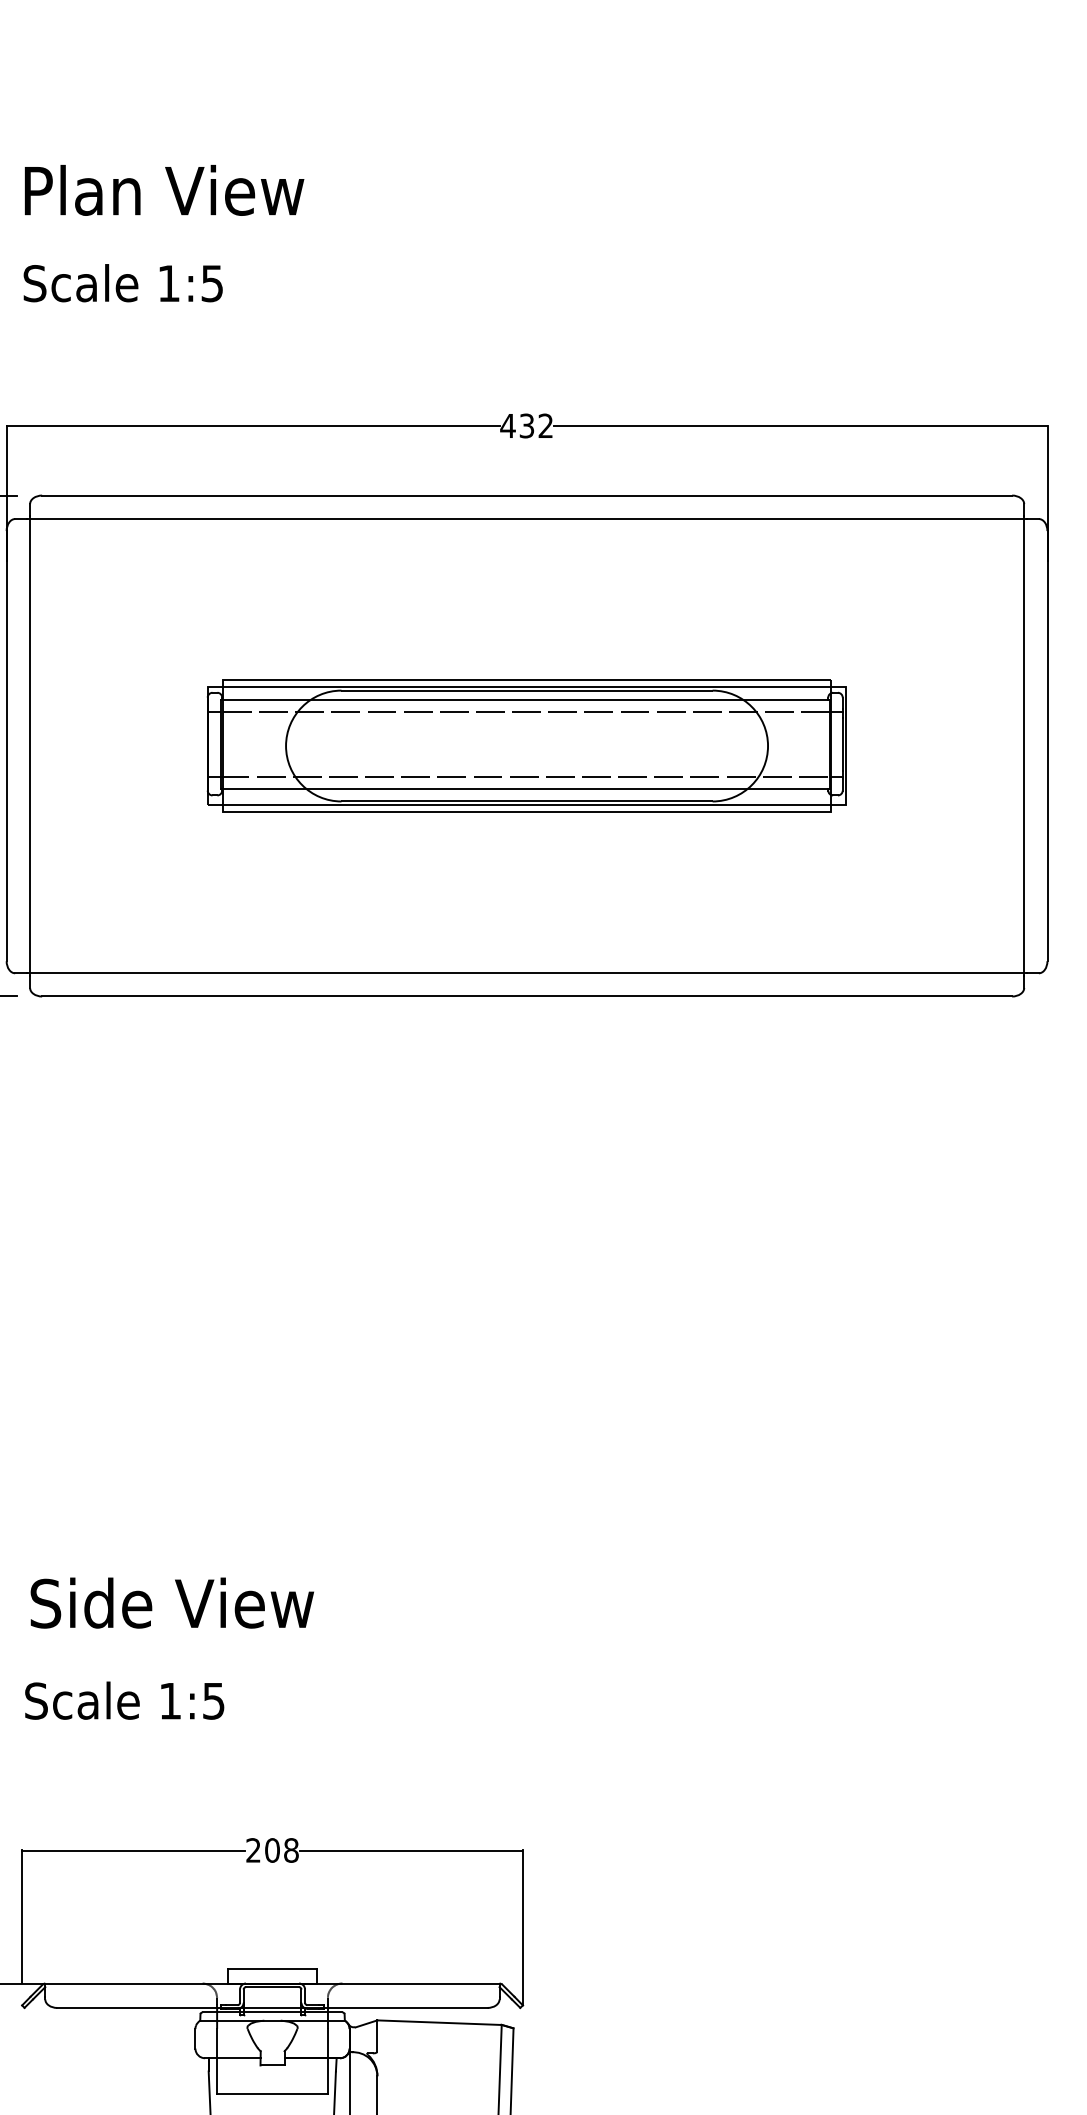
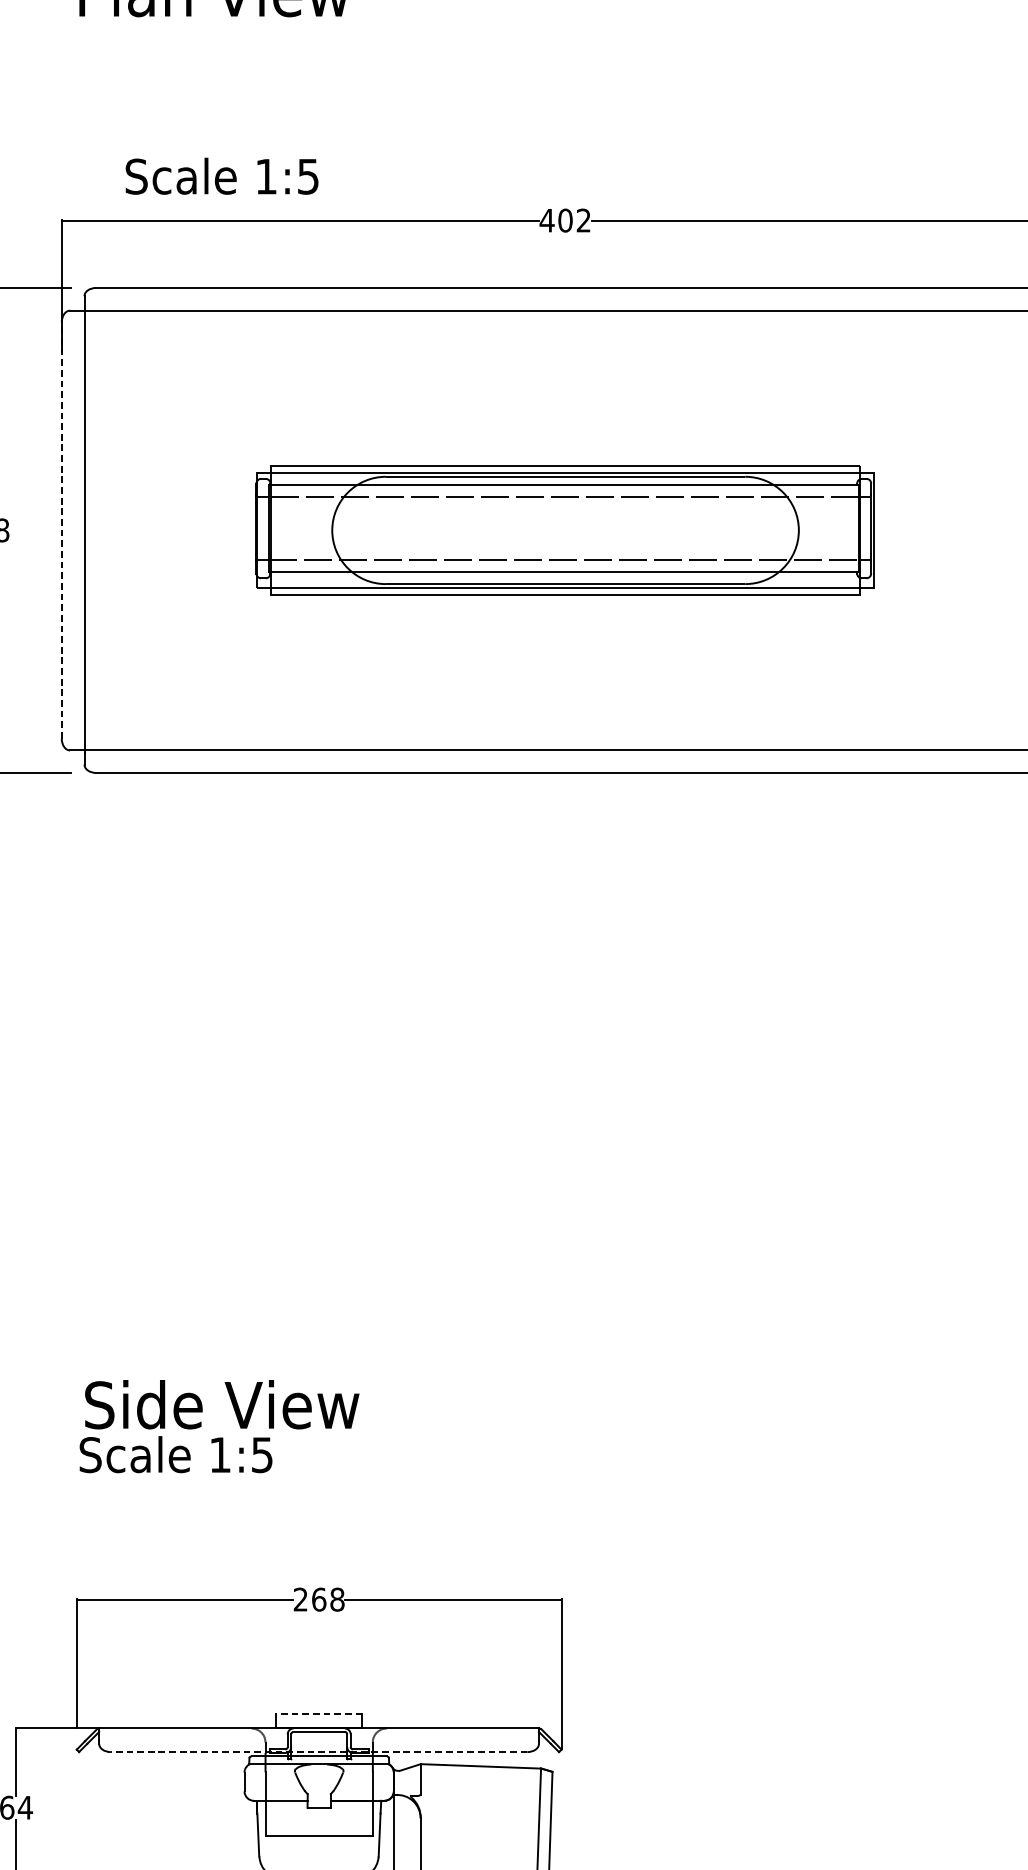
text: (122, 283) -> (221, 176), moved
text: (526, 425) -> (565, 220), 432 -> 402
line: (6, 745) -> (61, 529), solid -> dashed
text: (171, 1602) -> (221, 1404), moved
text: (272, 1850) -> (319, 1599), 208 -> 268
line: (272, 1969) -> (319, 1714), solid -> dashed
line: (271, 2007) -> (318, 1751), solid -> dashed

